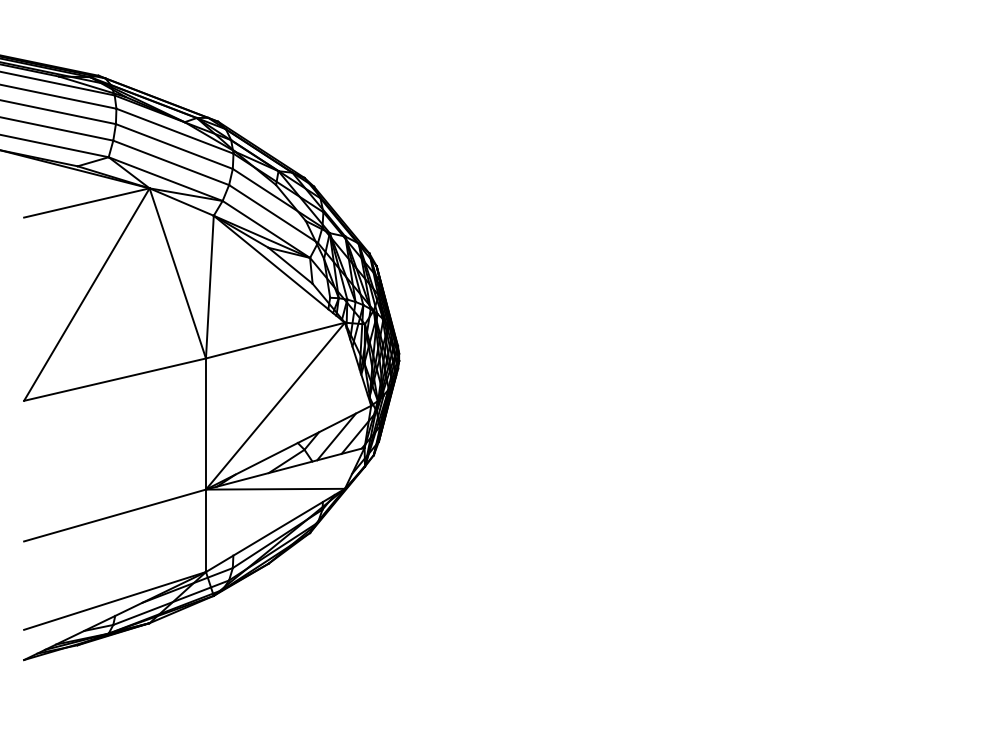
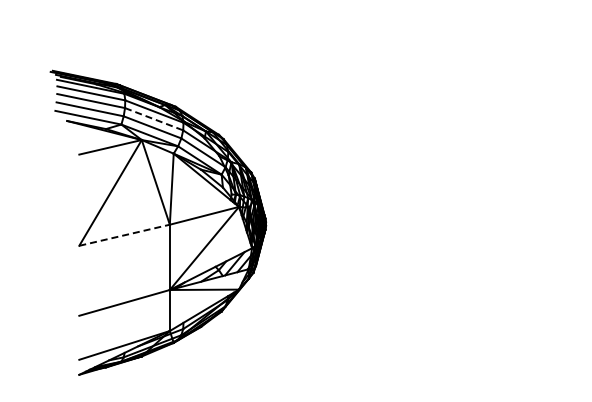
line: (175, 147) -> (154, 119), solid -> dashed
line: (116, 380) -> (125, 235), solid -> dashed

